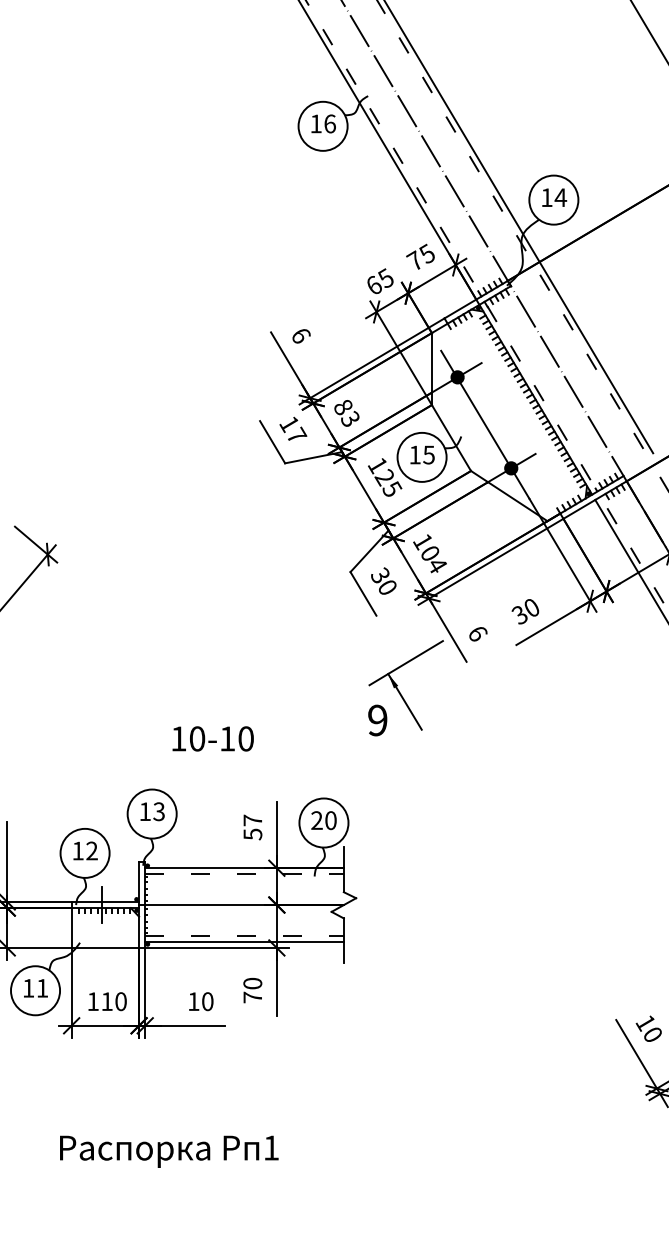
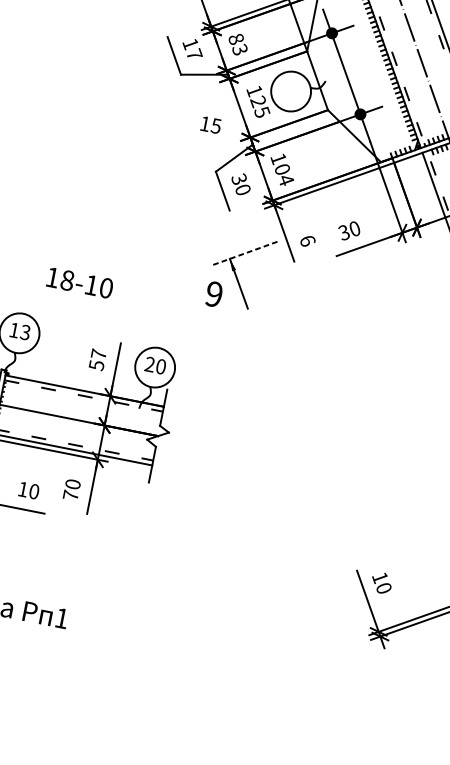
text: (422, 454) -> (211, 124), moved
line: (406, 663) -> (246, 253), solid -> dashed
text: (197, 738) -> (67, 280), 0-10 -> 8-10

